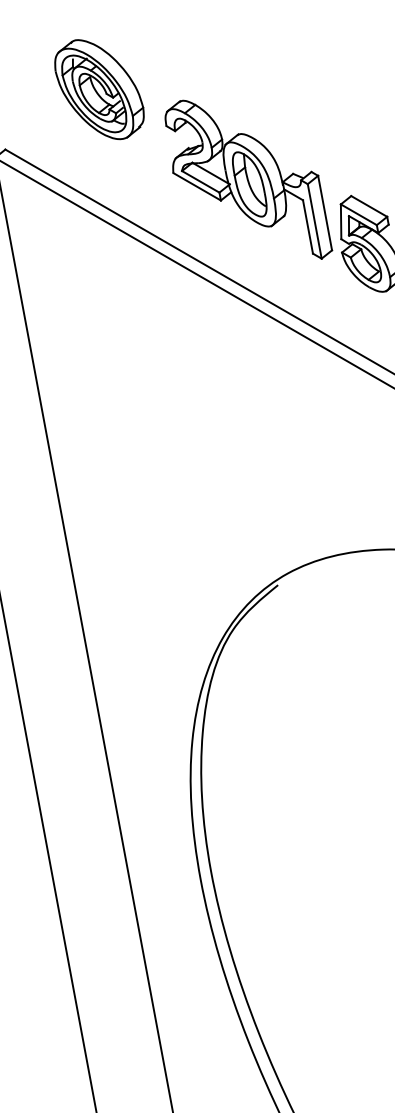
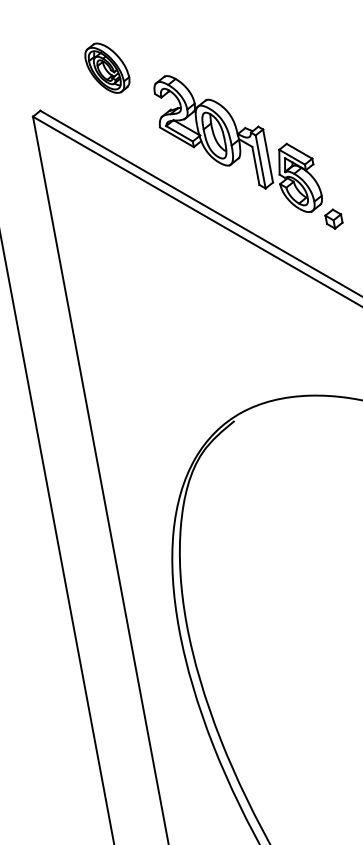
part: (99, 90) -> (107, 68), size x0.7

